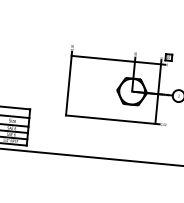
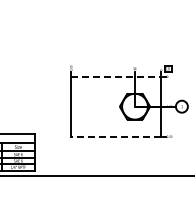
line: (116, 59) -> (116, 76), solid -> dashed
line: (109, 119) -> (115, 136), solid -> dashed

